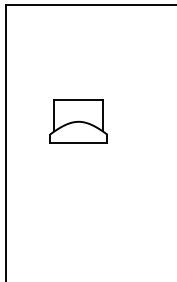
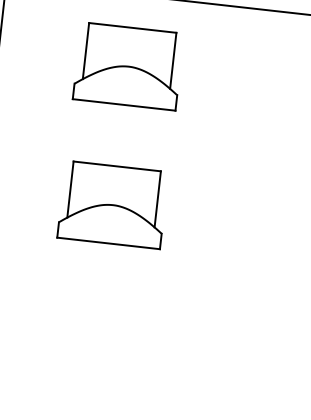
part: (78, 44) -> (128, 66), added

